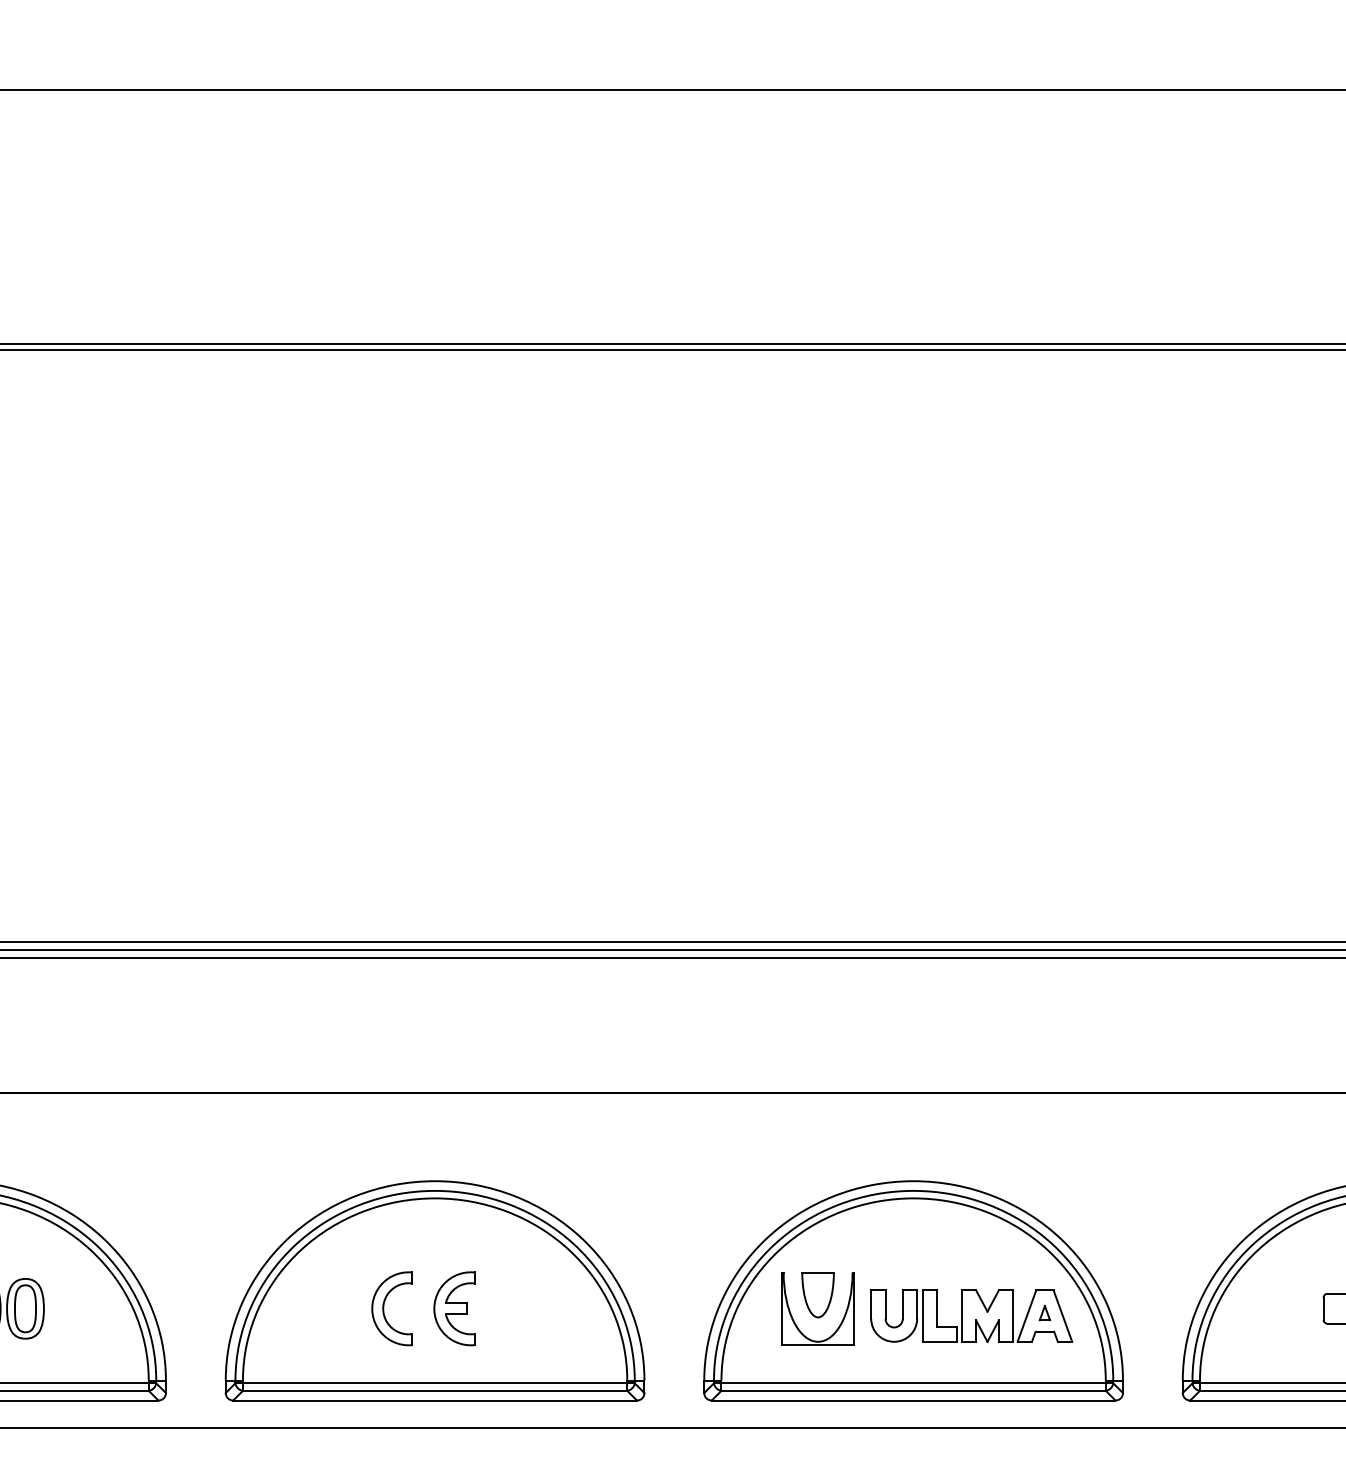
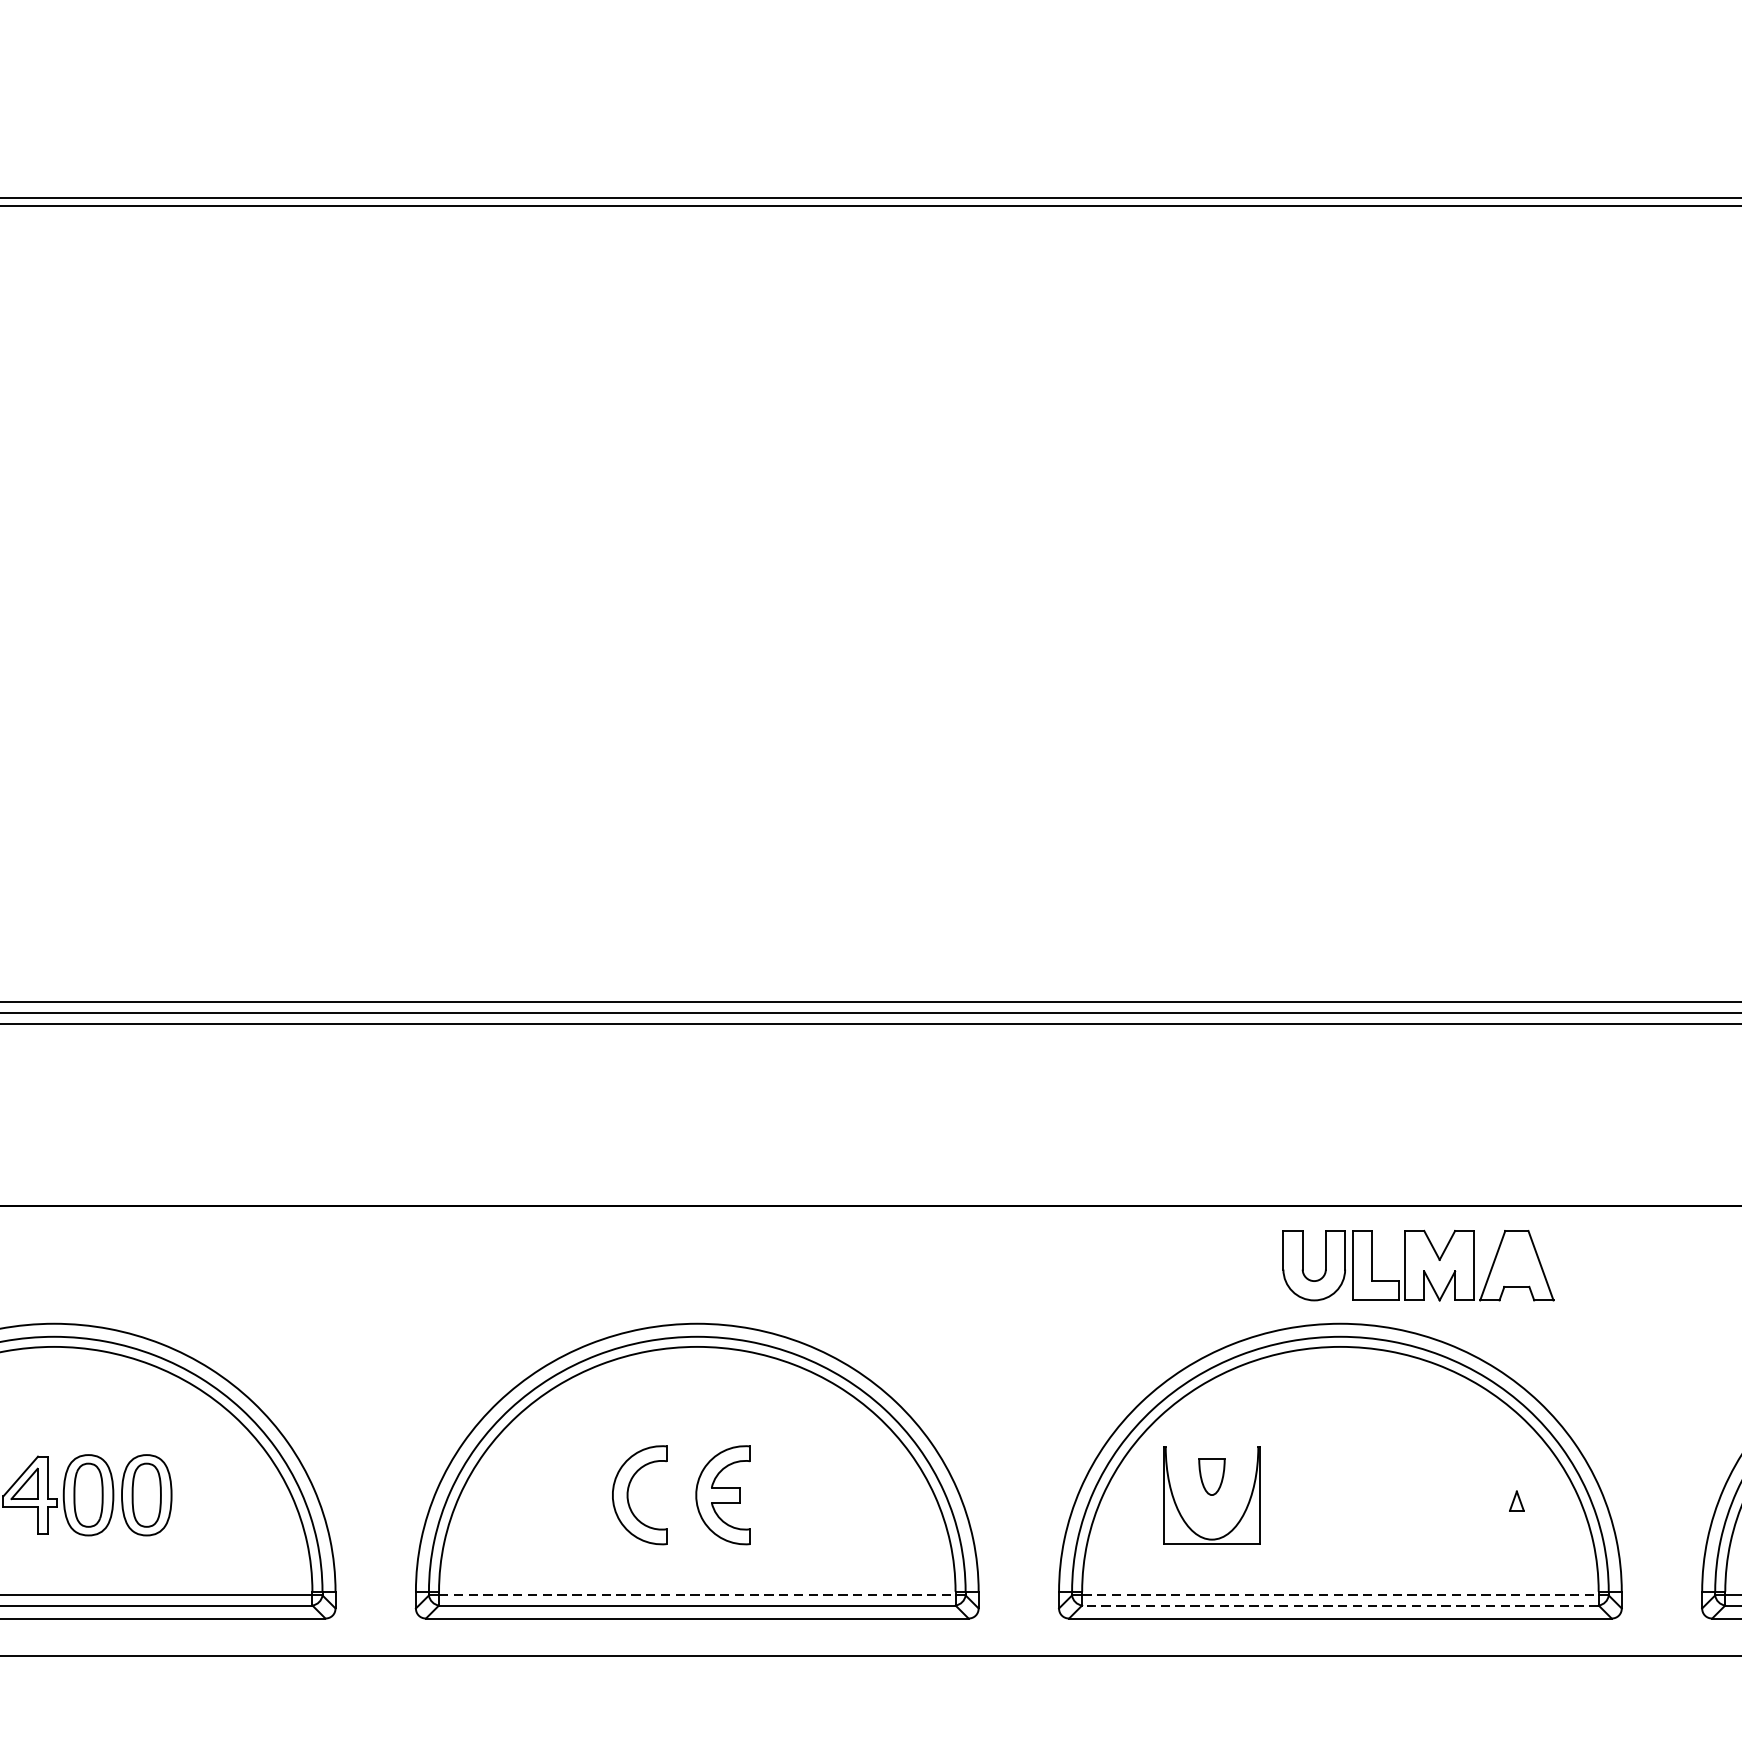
part: (817, 1295) -> (1211, 1477), size x0.6
part: (971, 1315) -> (1418, 1265), moved
line: (435, 1383) -> (697, 1595), solid -> dashed
line: (914, 1383) -> (1341, 1595), solid -> dashed
line: (913, 1390) -> (1340, 1605), solid -> dashed

